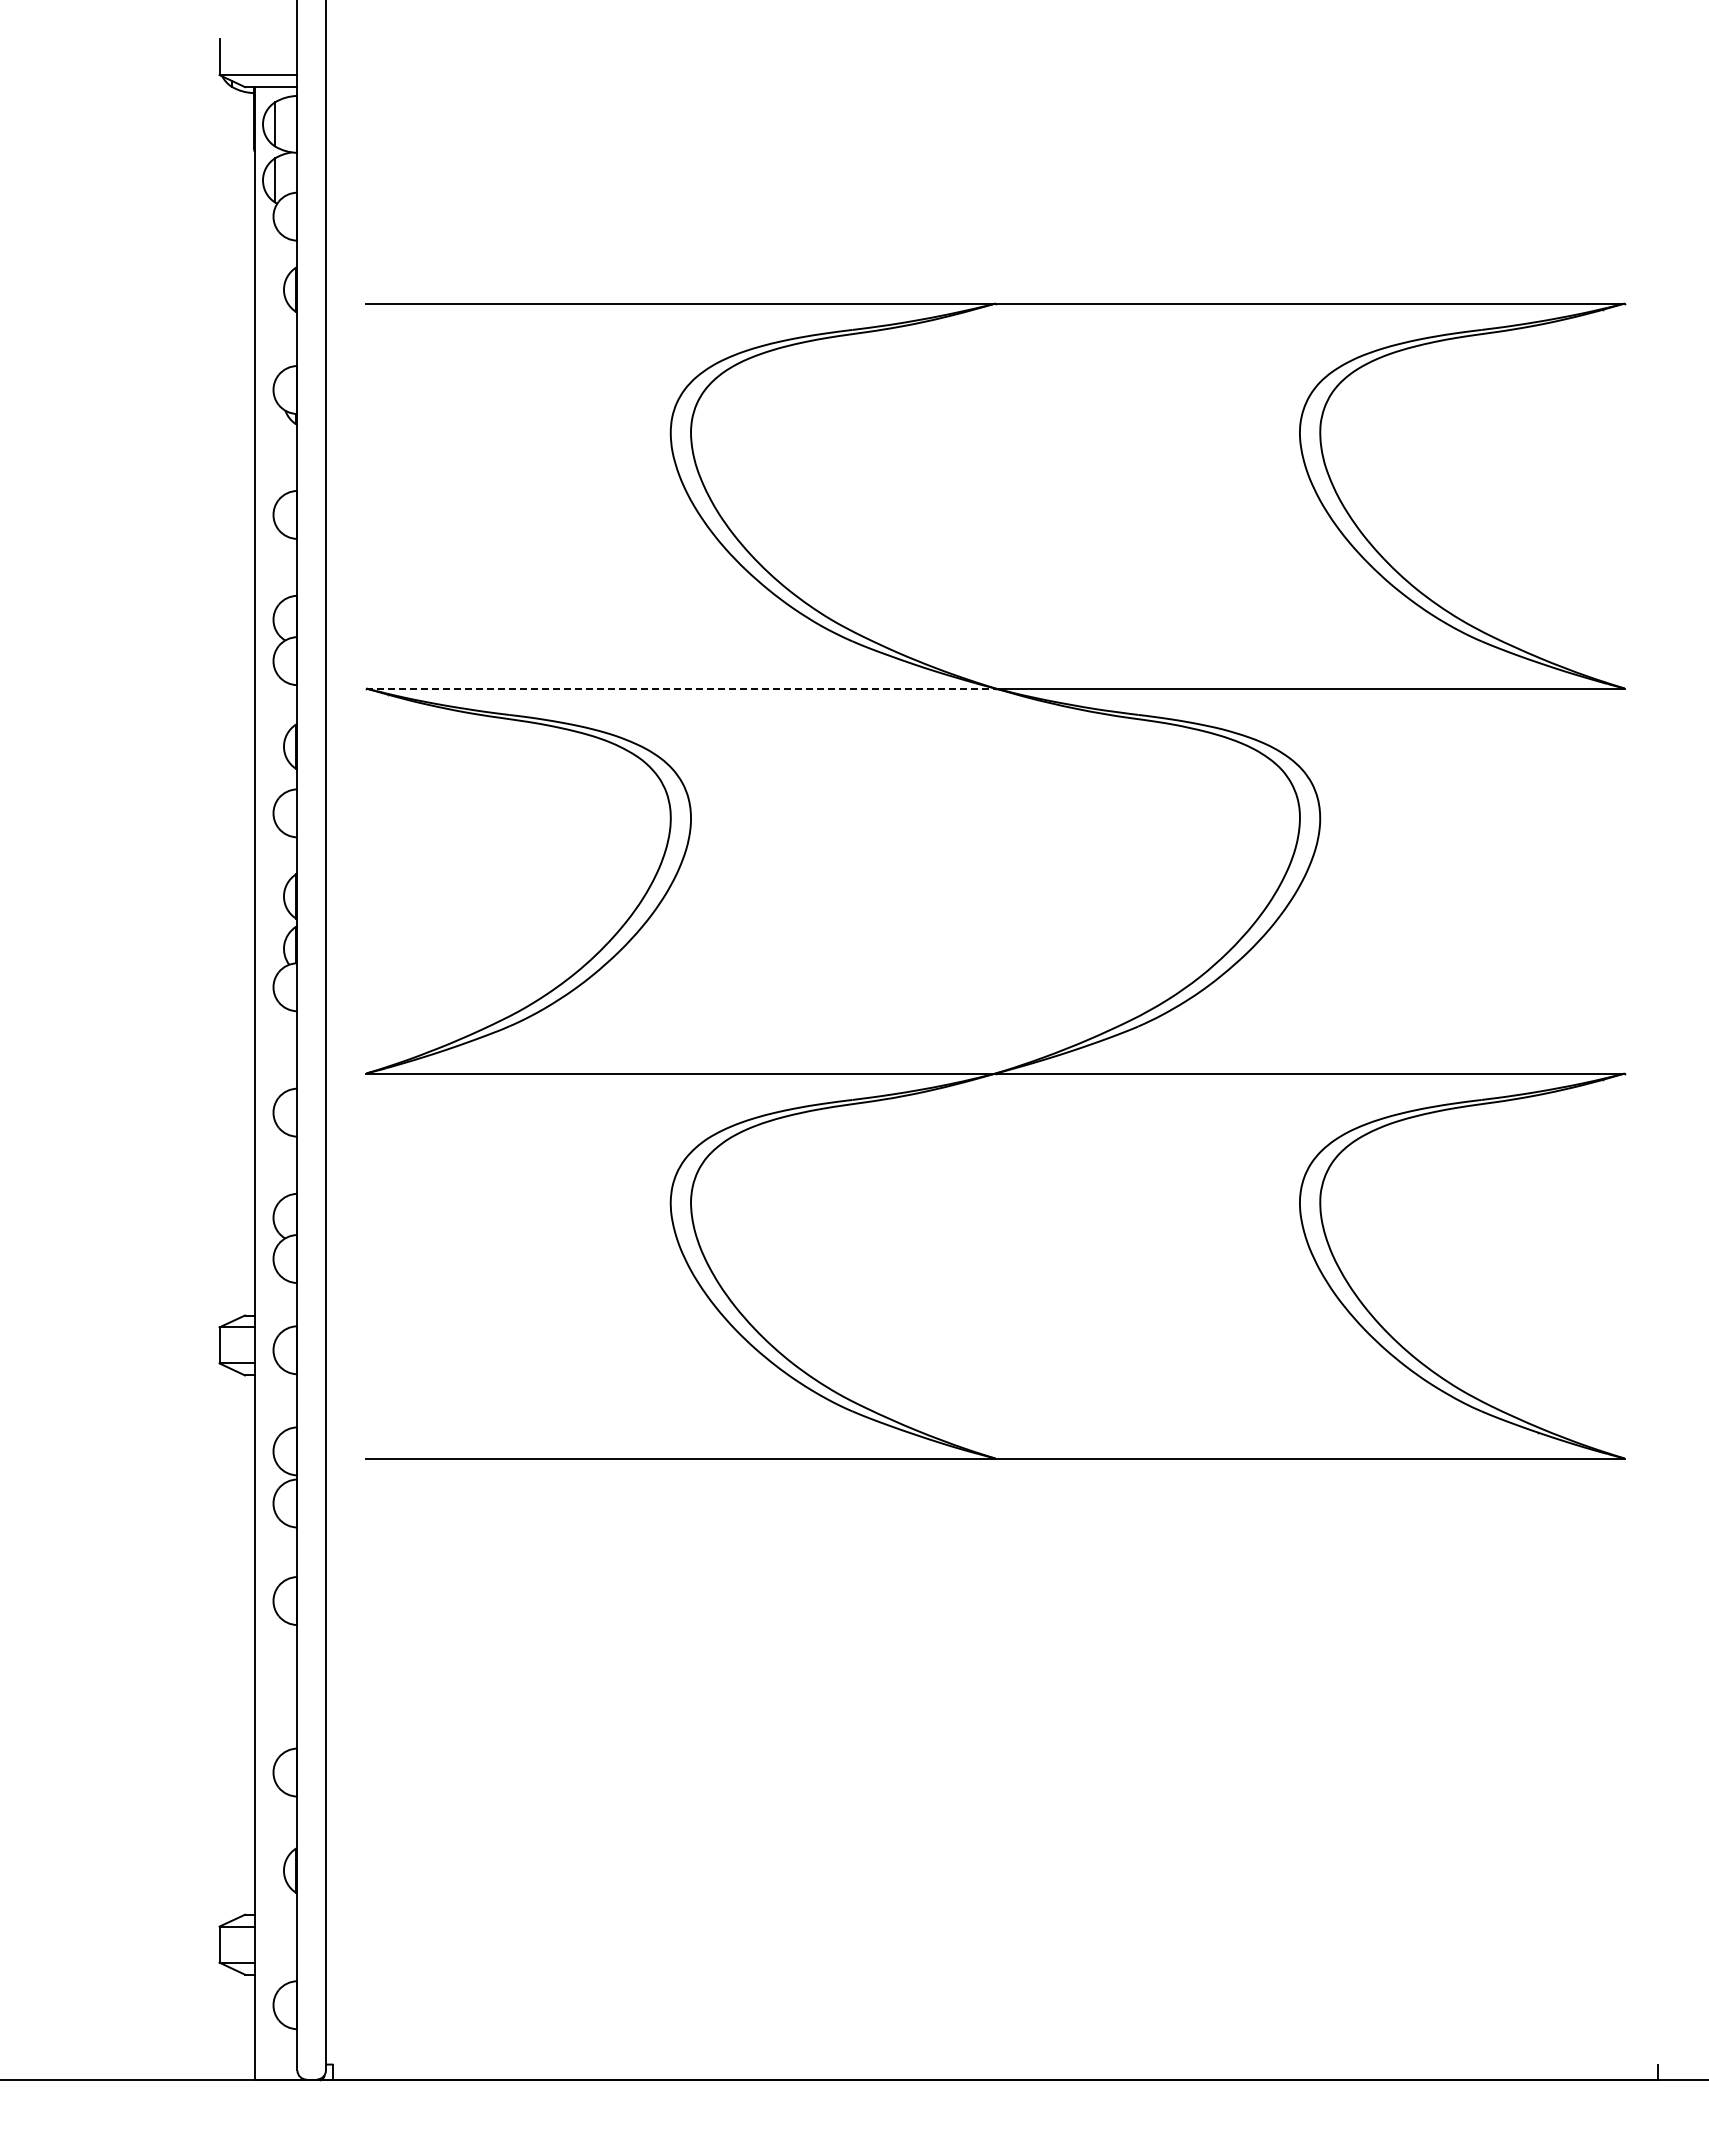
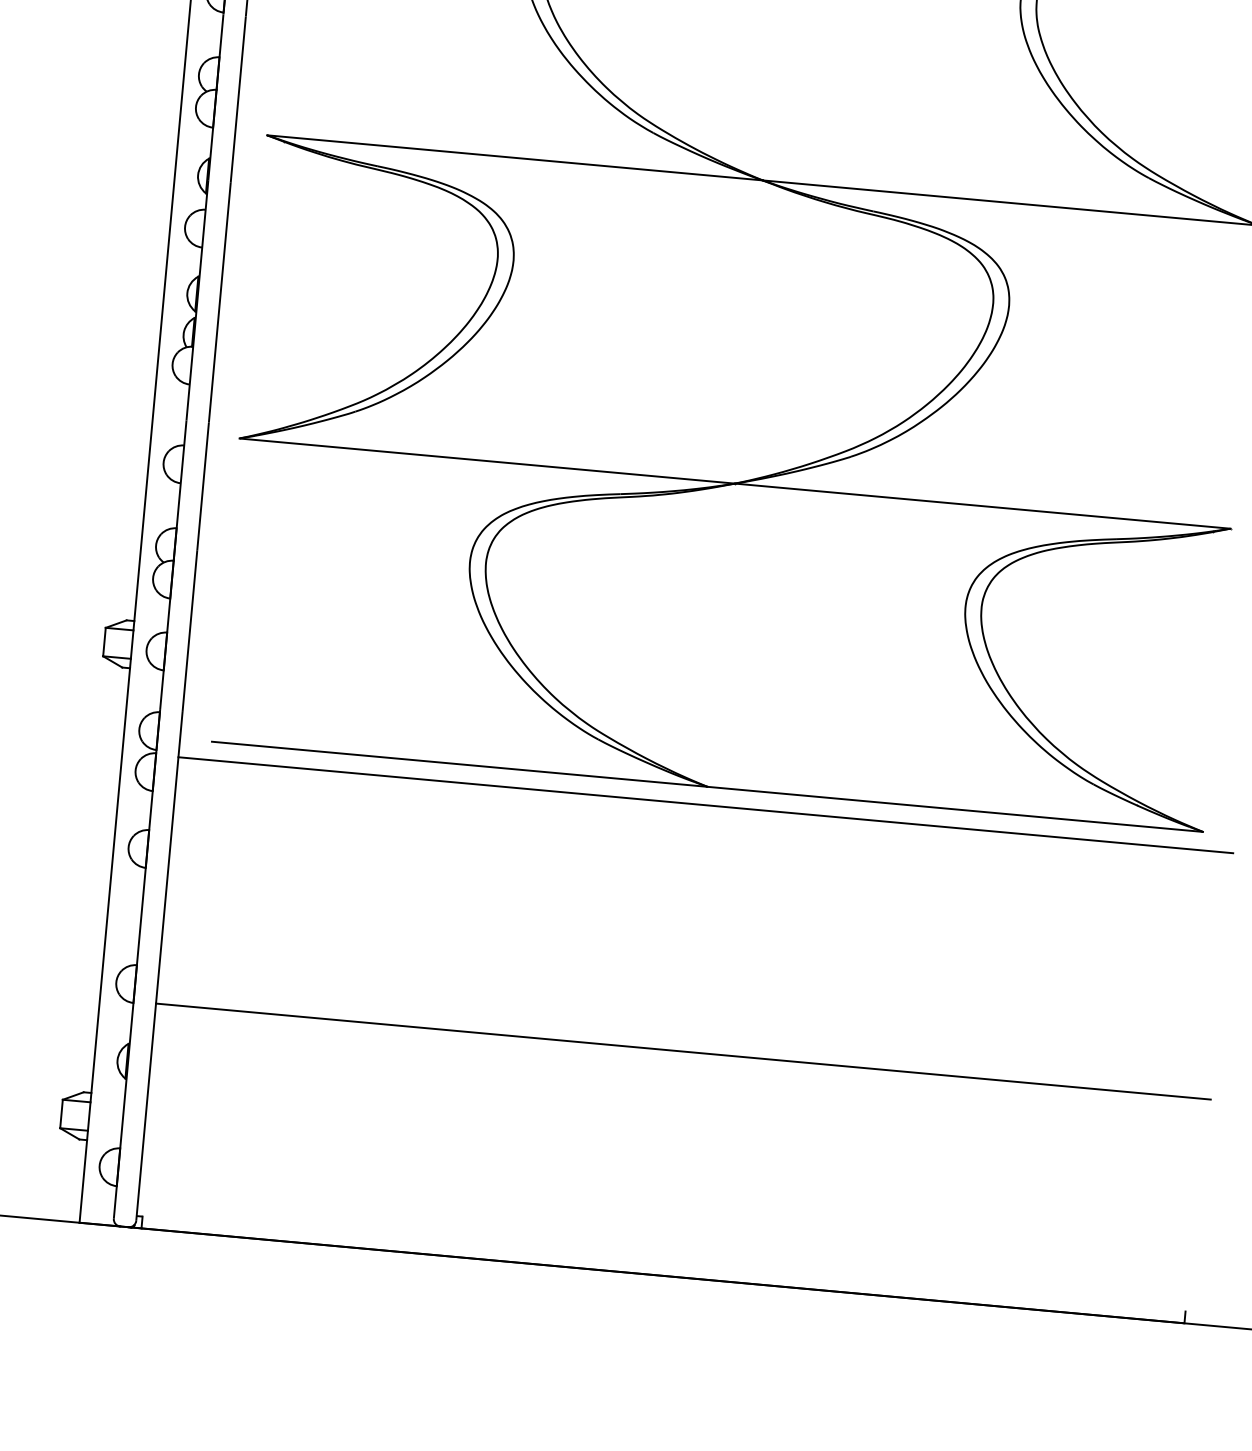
line: (680, 688) -> (514, 157), dashed -> solid
line: (995, 1481) -> (705, 804), added
line: (995, 1794) -> (683, 1051), added

